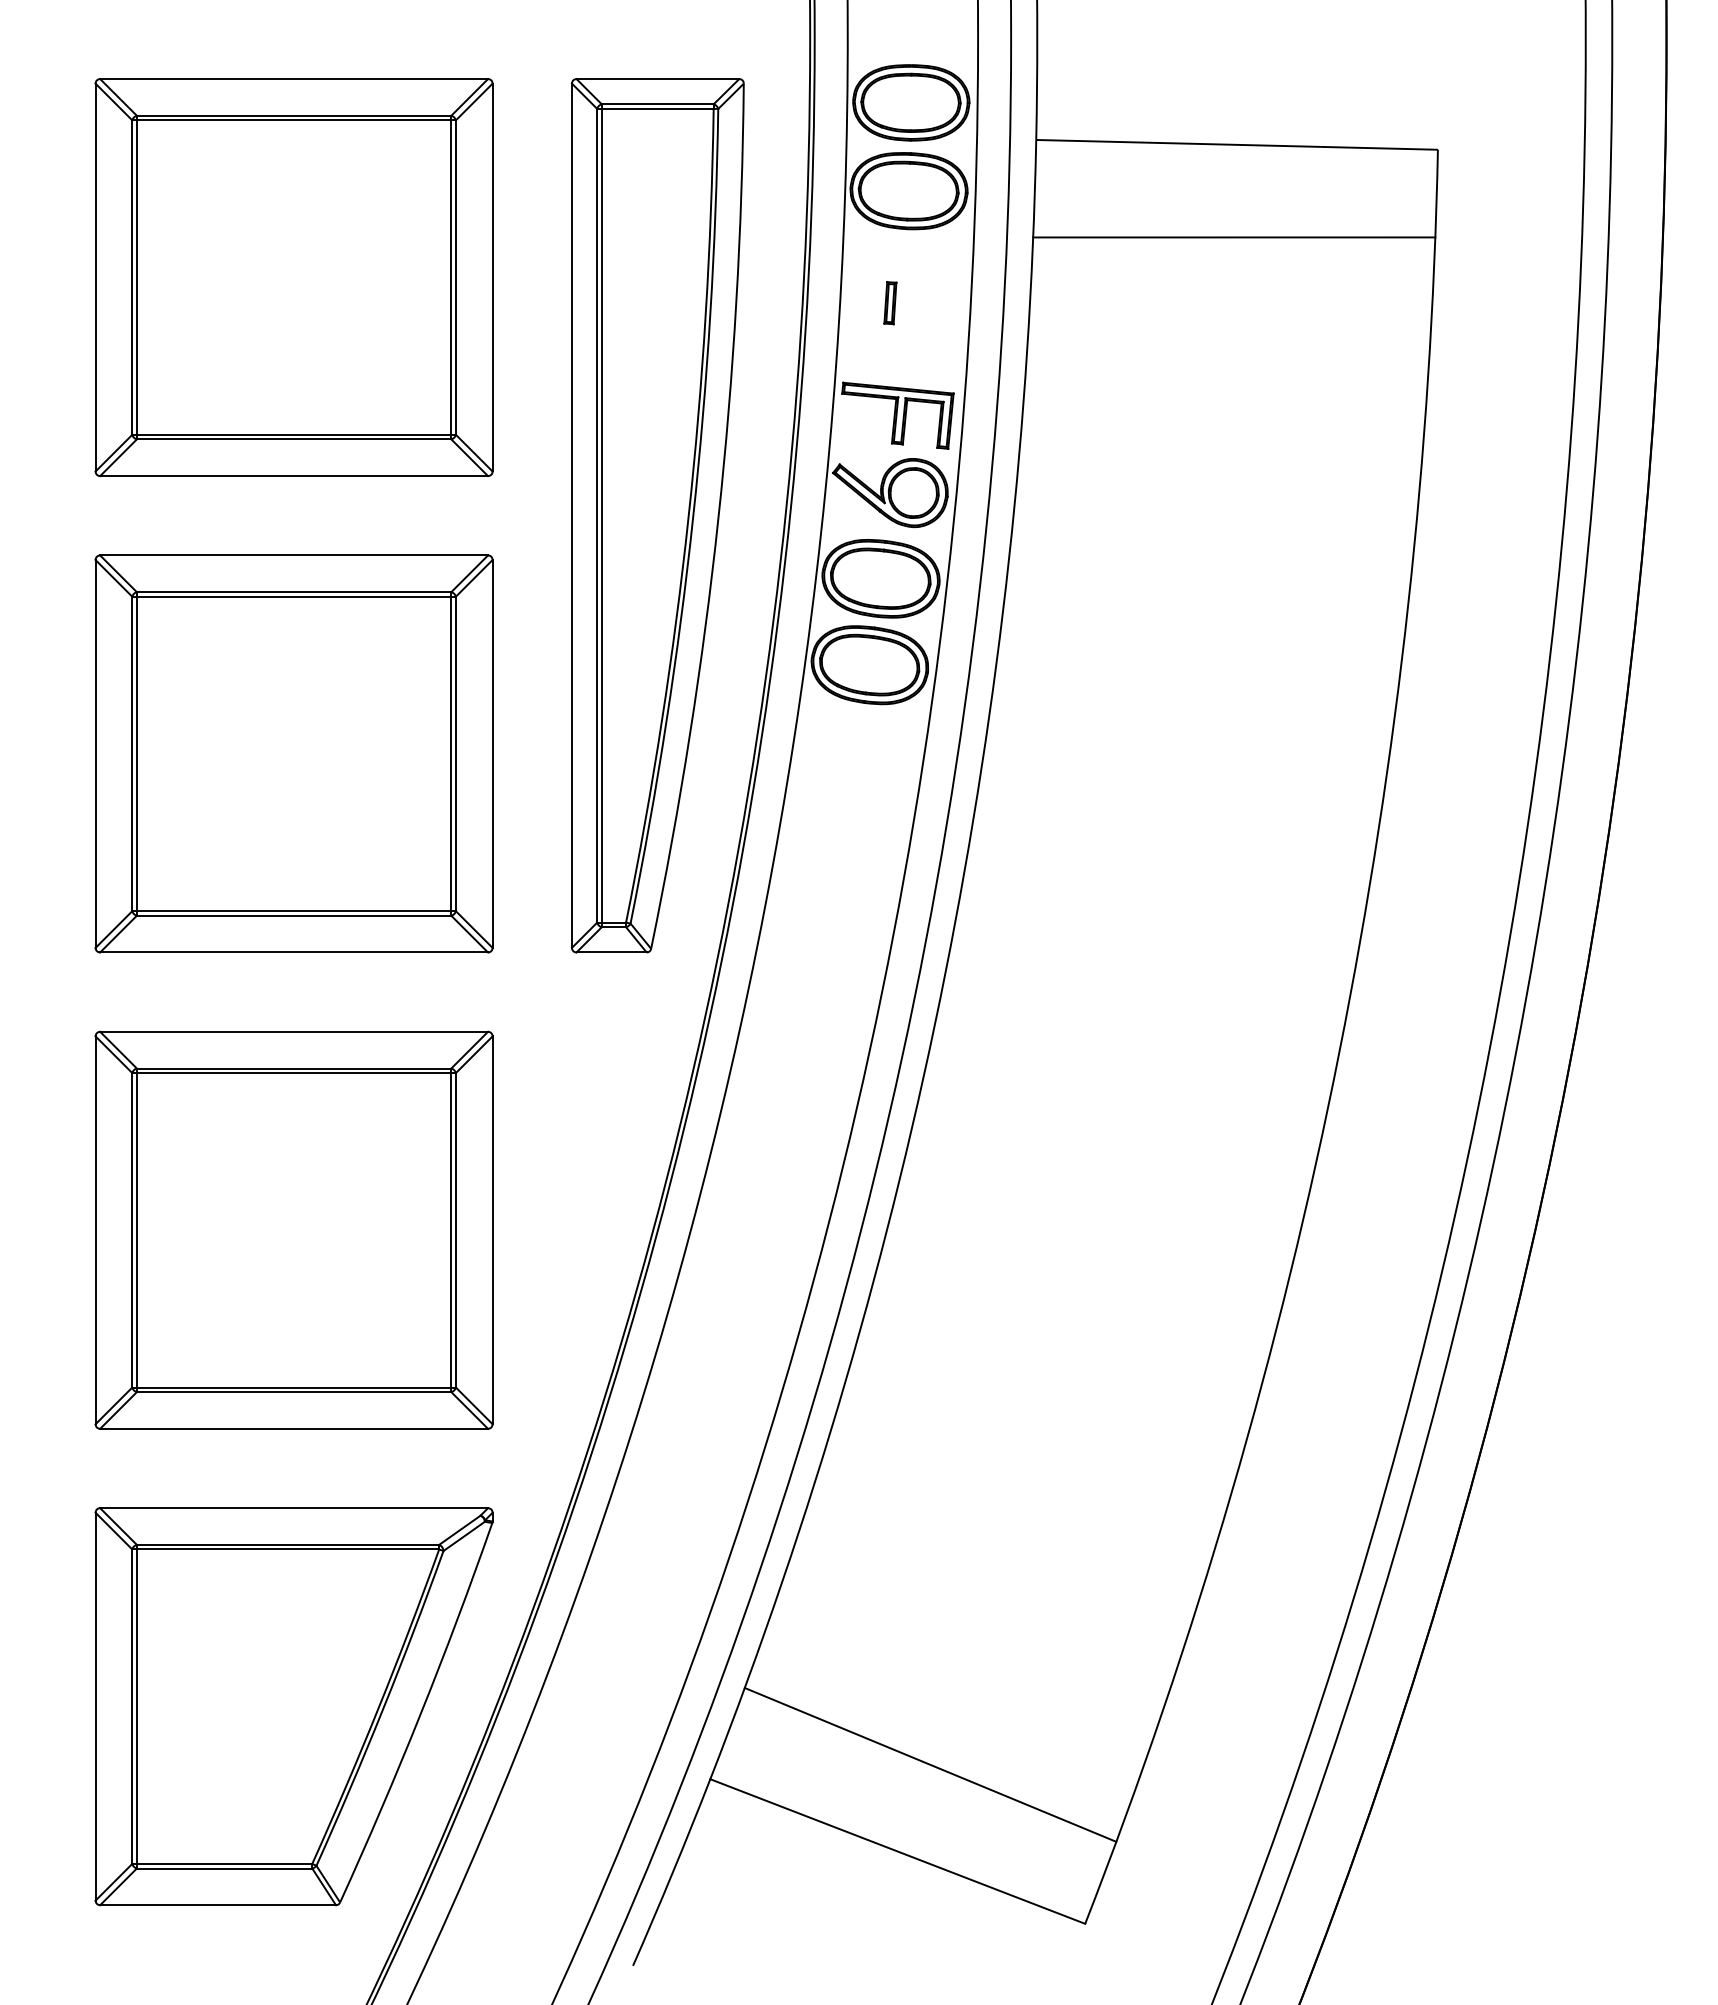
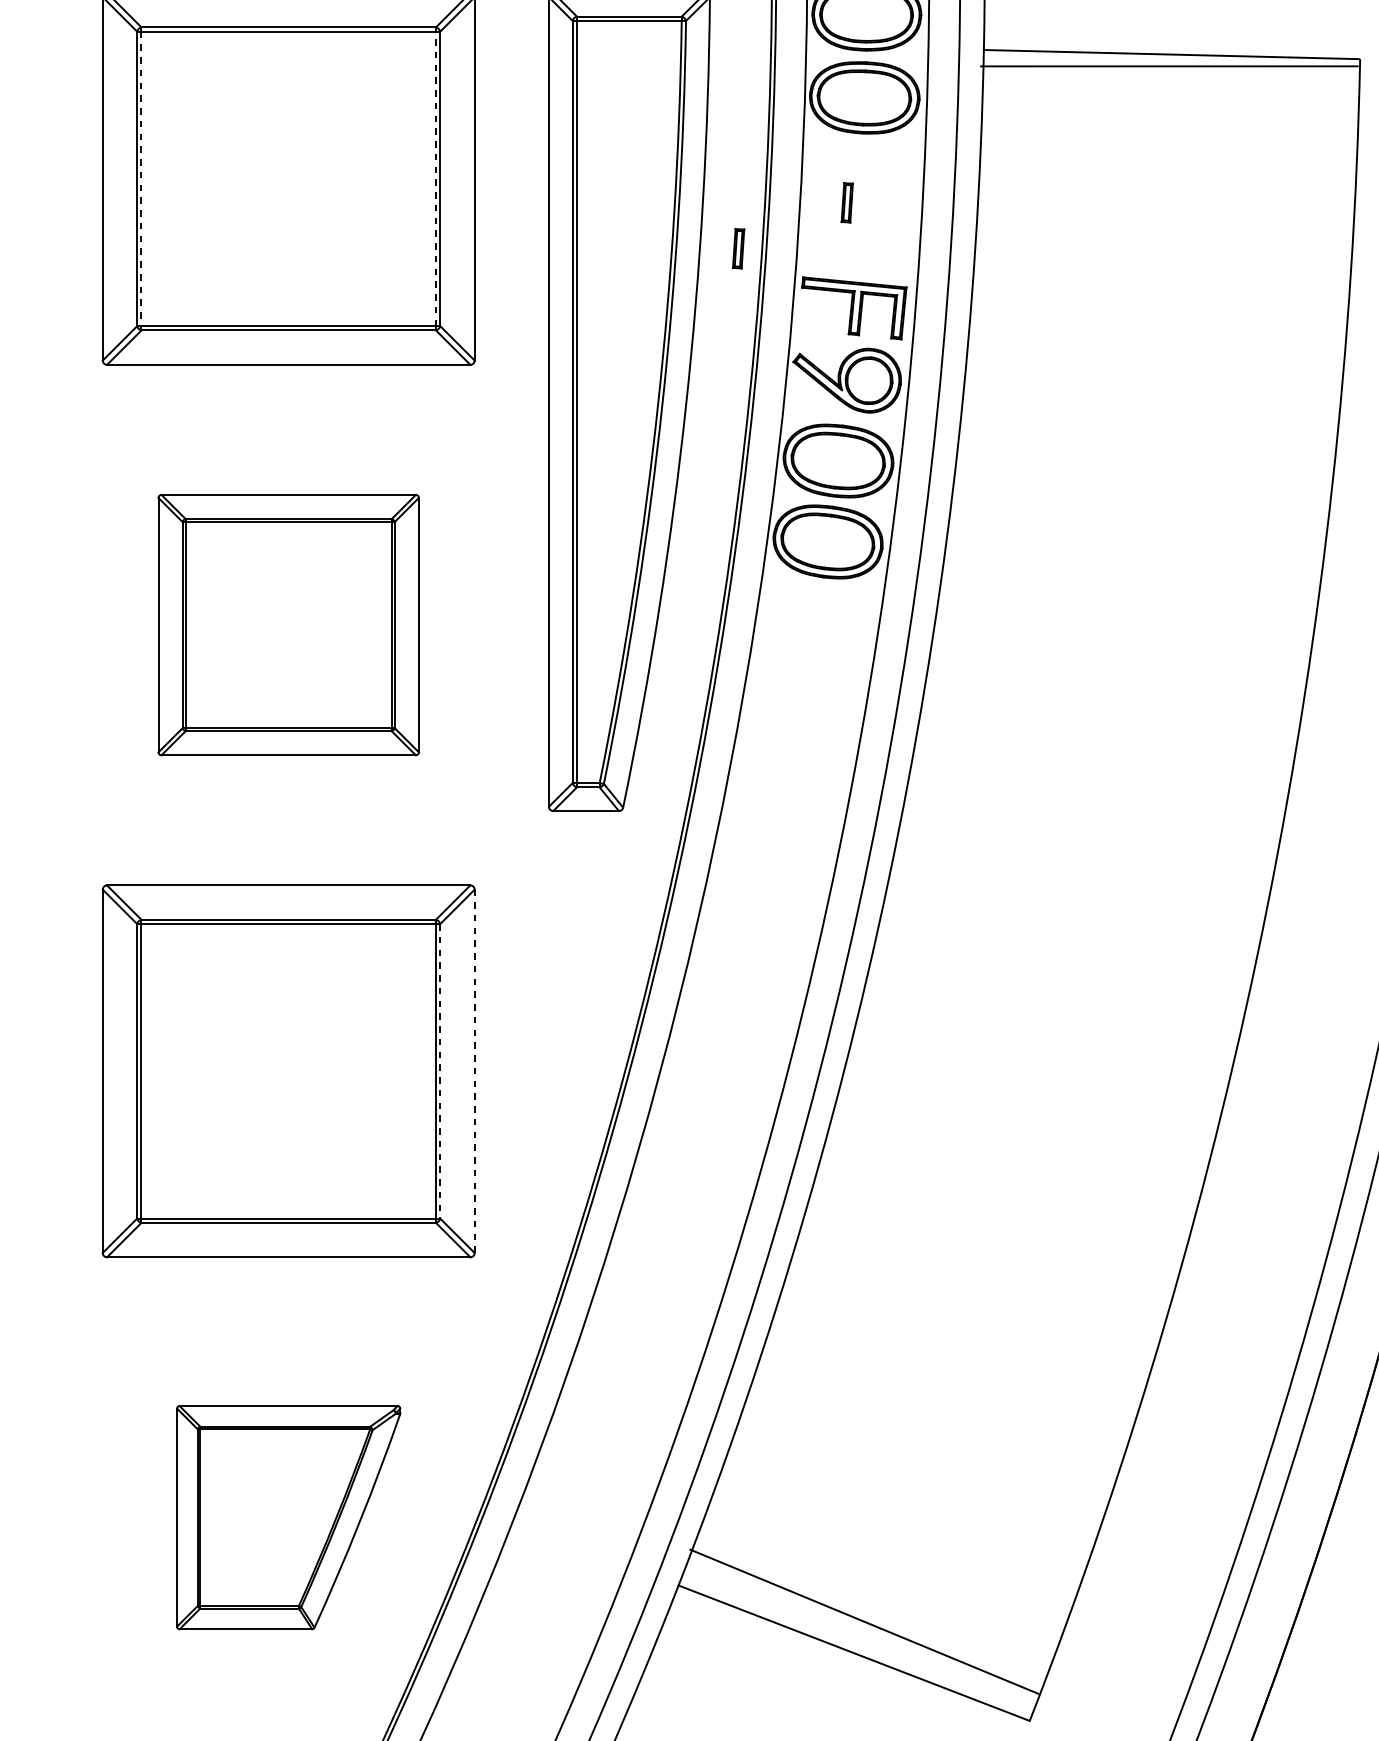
line: (1234, 237) -> (1169, 66), moved
line: (451, 277) -> (436, 178), solid -> dashed
line: (136, 278) -> (141, 179), solid -> dashed
part: (774, 352) -> (738, 249), added
part: (293, 753) -> (288, 624), size x0.7
line: (455, 1230) -> (439, 1071), solid -> dashed
line: (492, 1230) -> (474, 1071), solid -> dashed
part: (293, 1706) -> (288, 1517), size x0.6
line: (930, 1764) -> (864, 1621), moved

